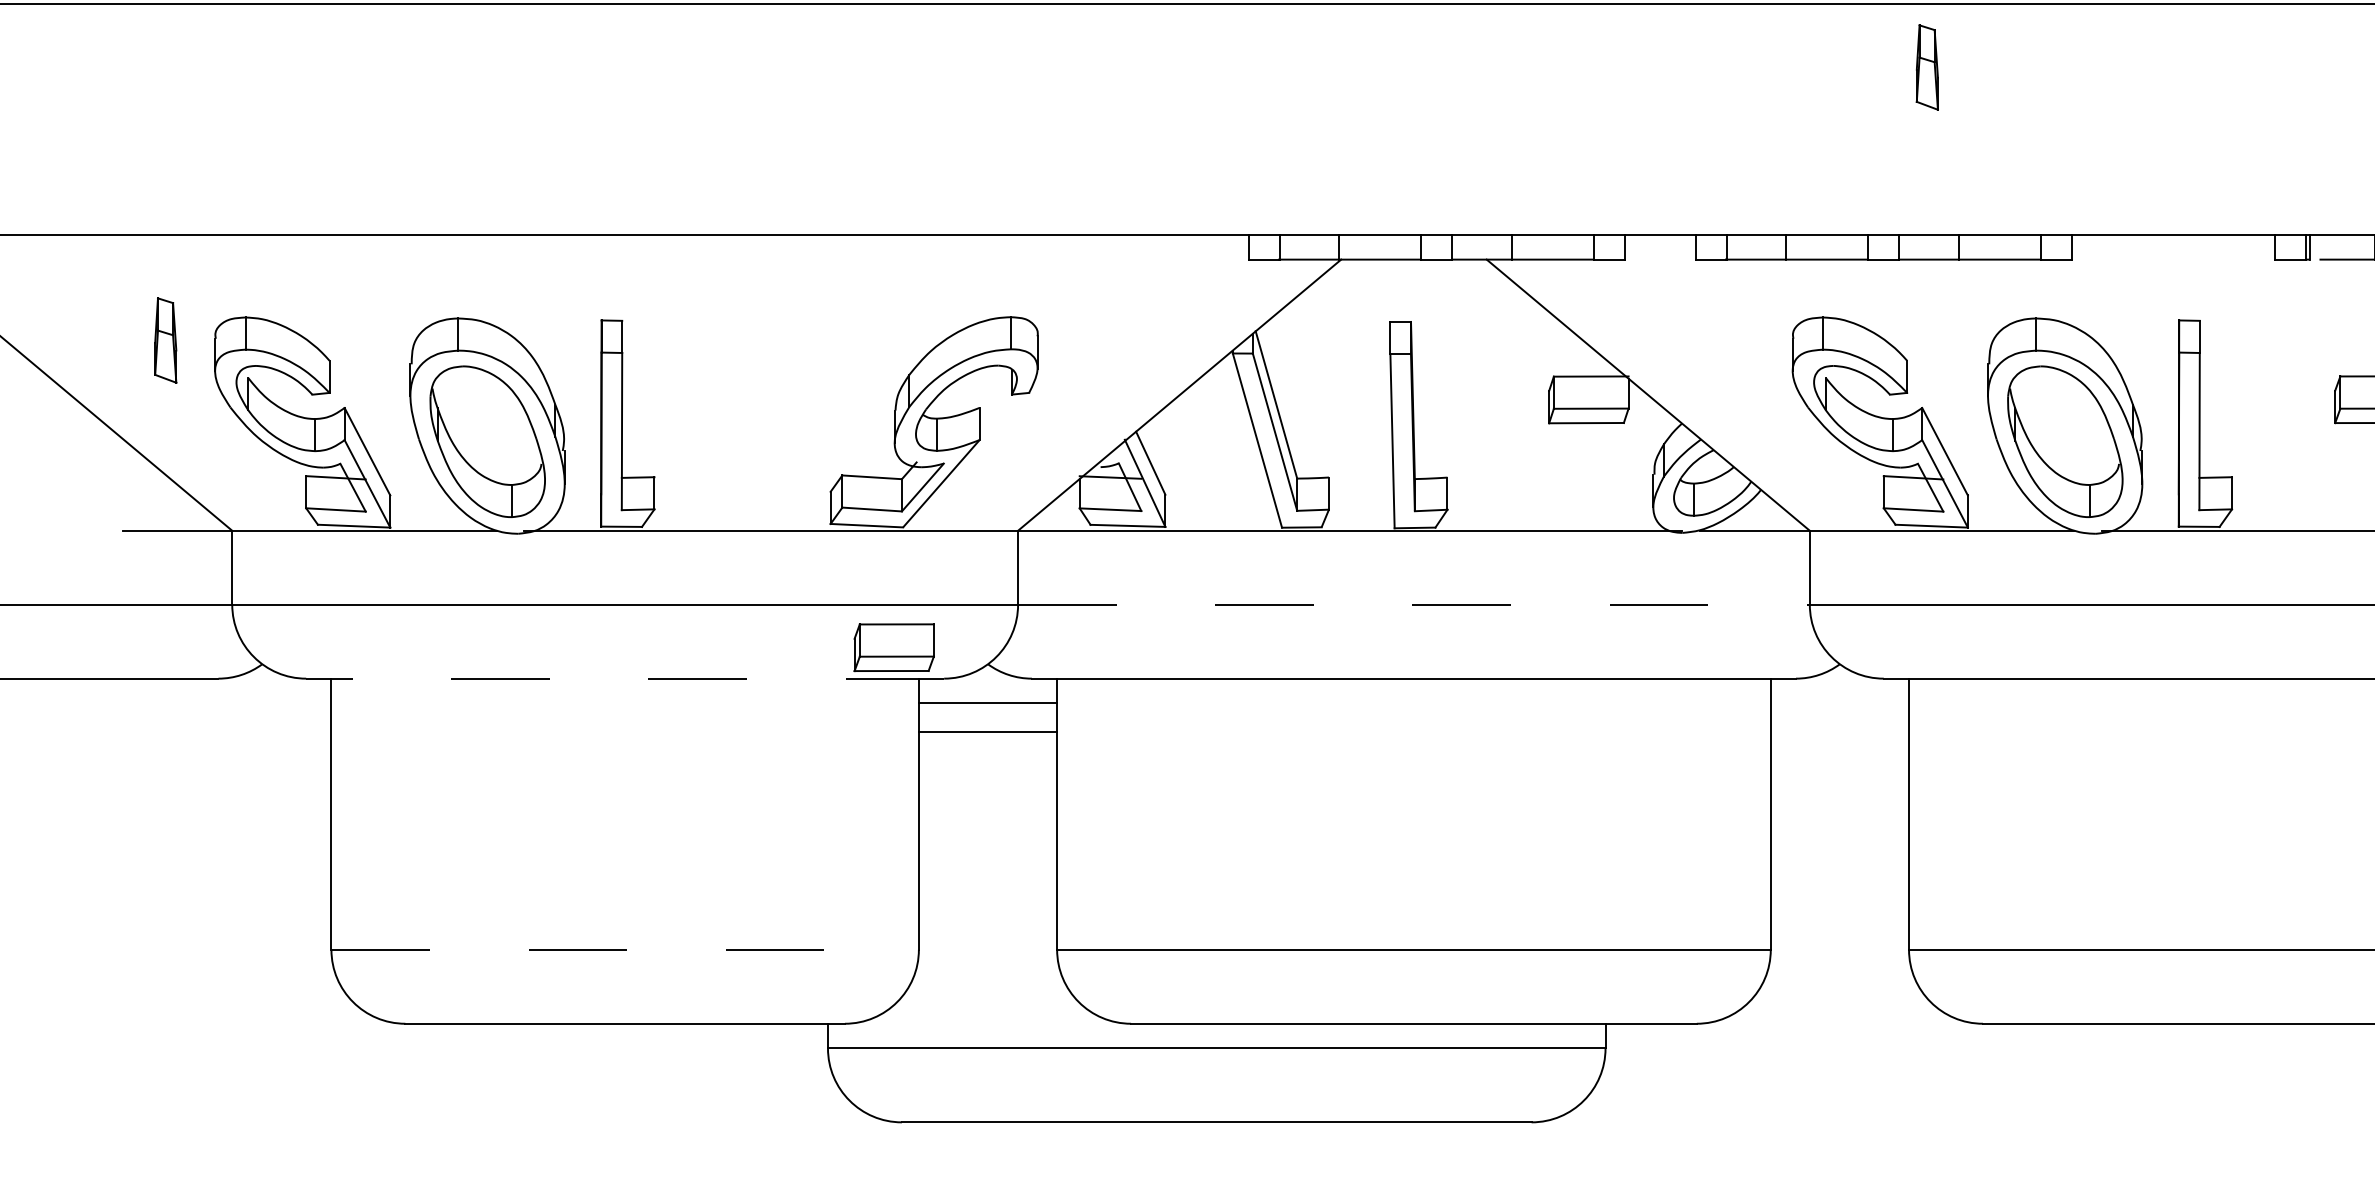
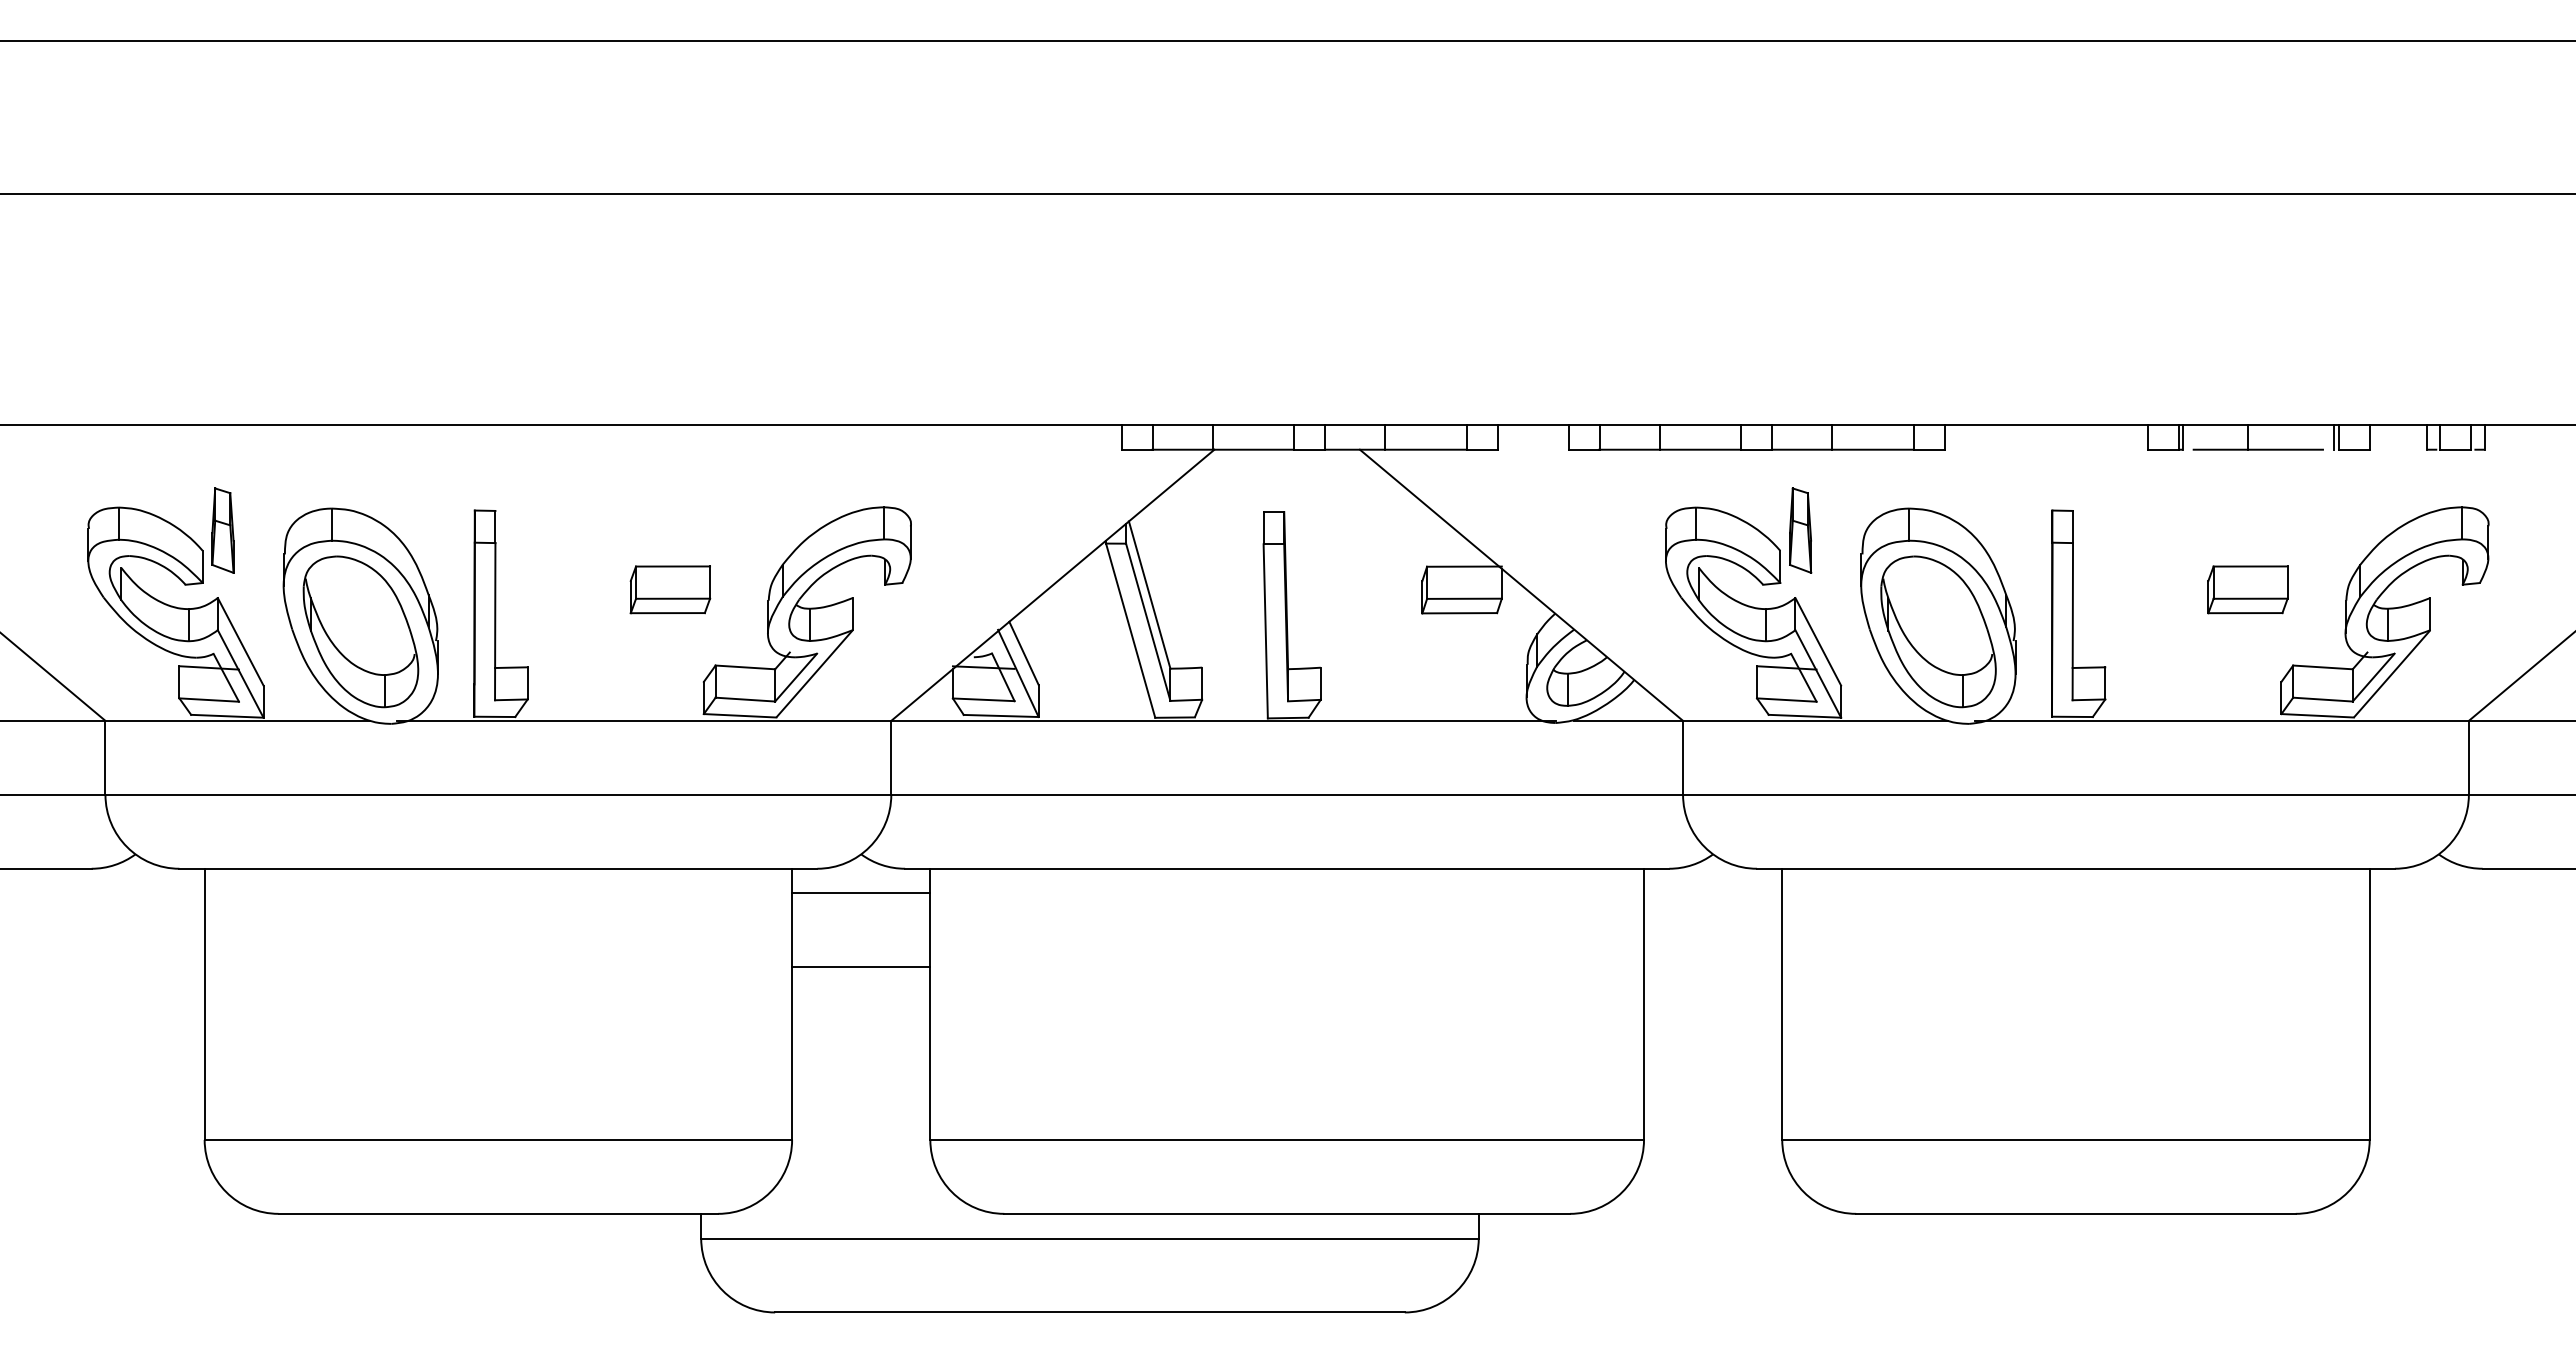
part: (1927, 67) -> (1800, 530), moved
part: (165, 340) -> (222, 530), moved
line: (1414, 604) -> (1287, 794), dashed -> solid
part: (894, 647) -> (670, 589), moved
line: (625, 678) -> (498, 868), dashed -> solid
line: (988, 732) -> (861, 967), moved
line: (625, 949) -> (498, 1139), dashed -> solid

